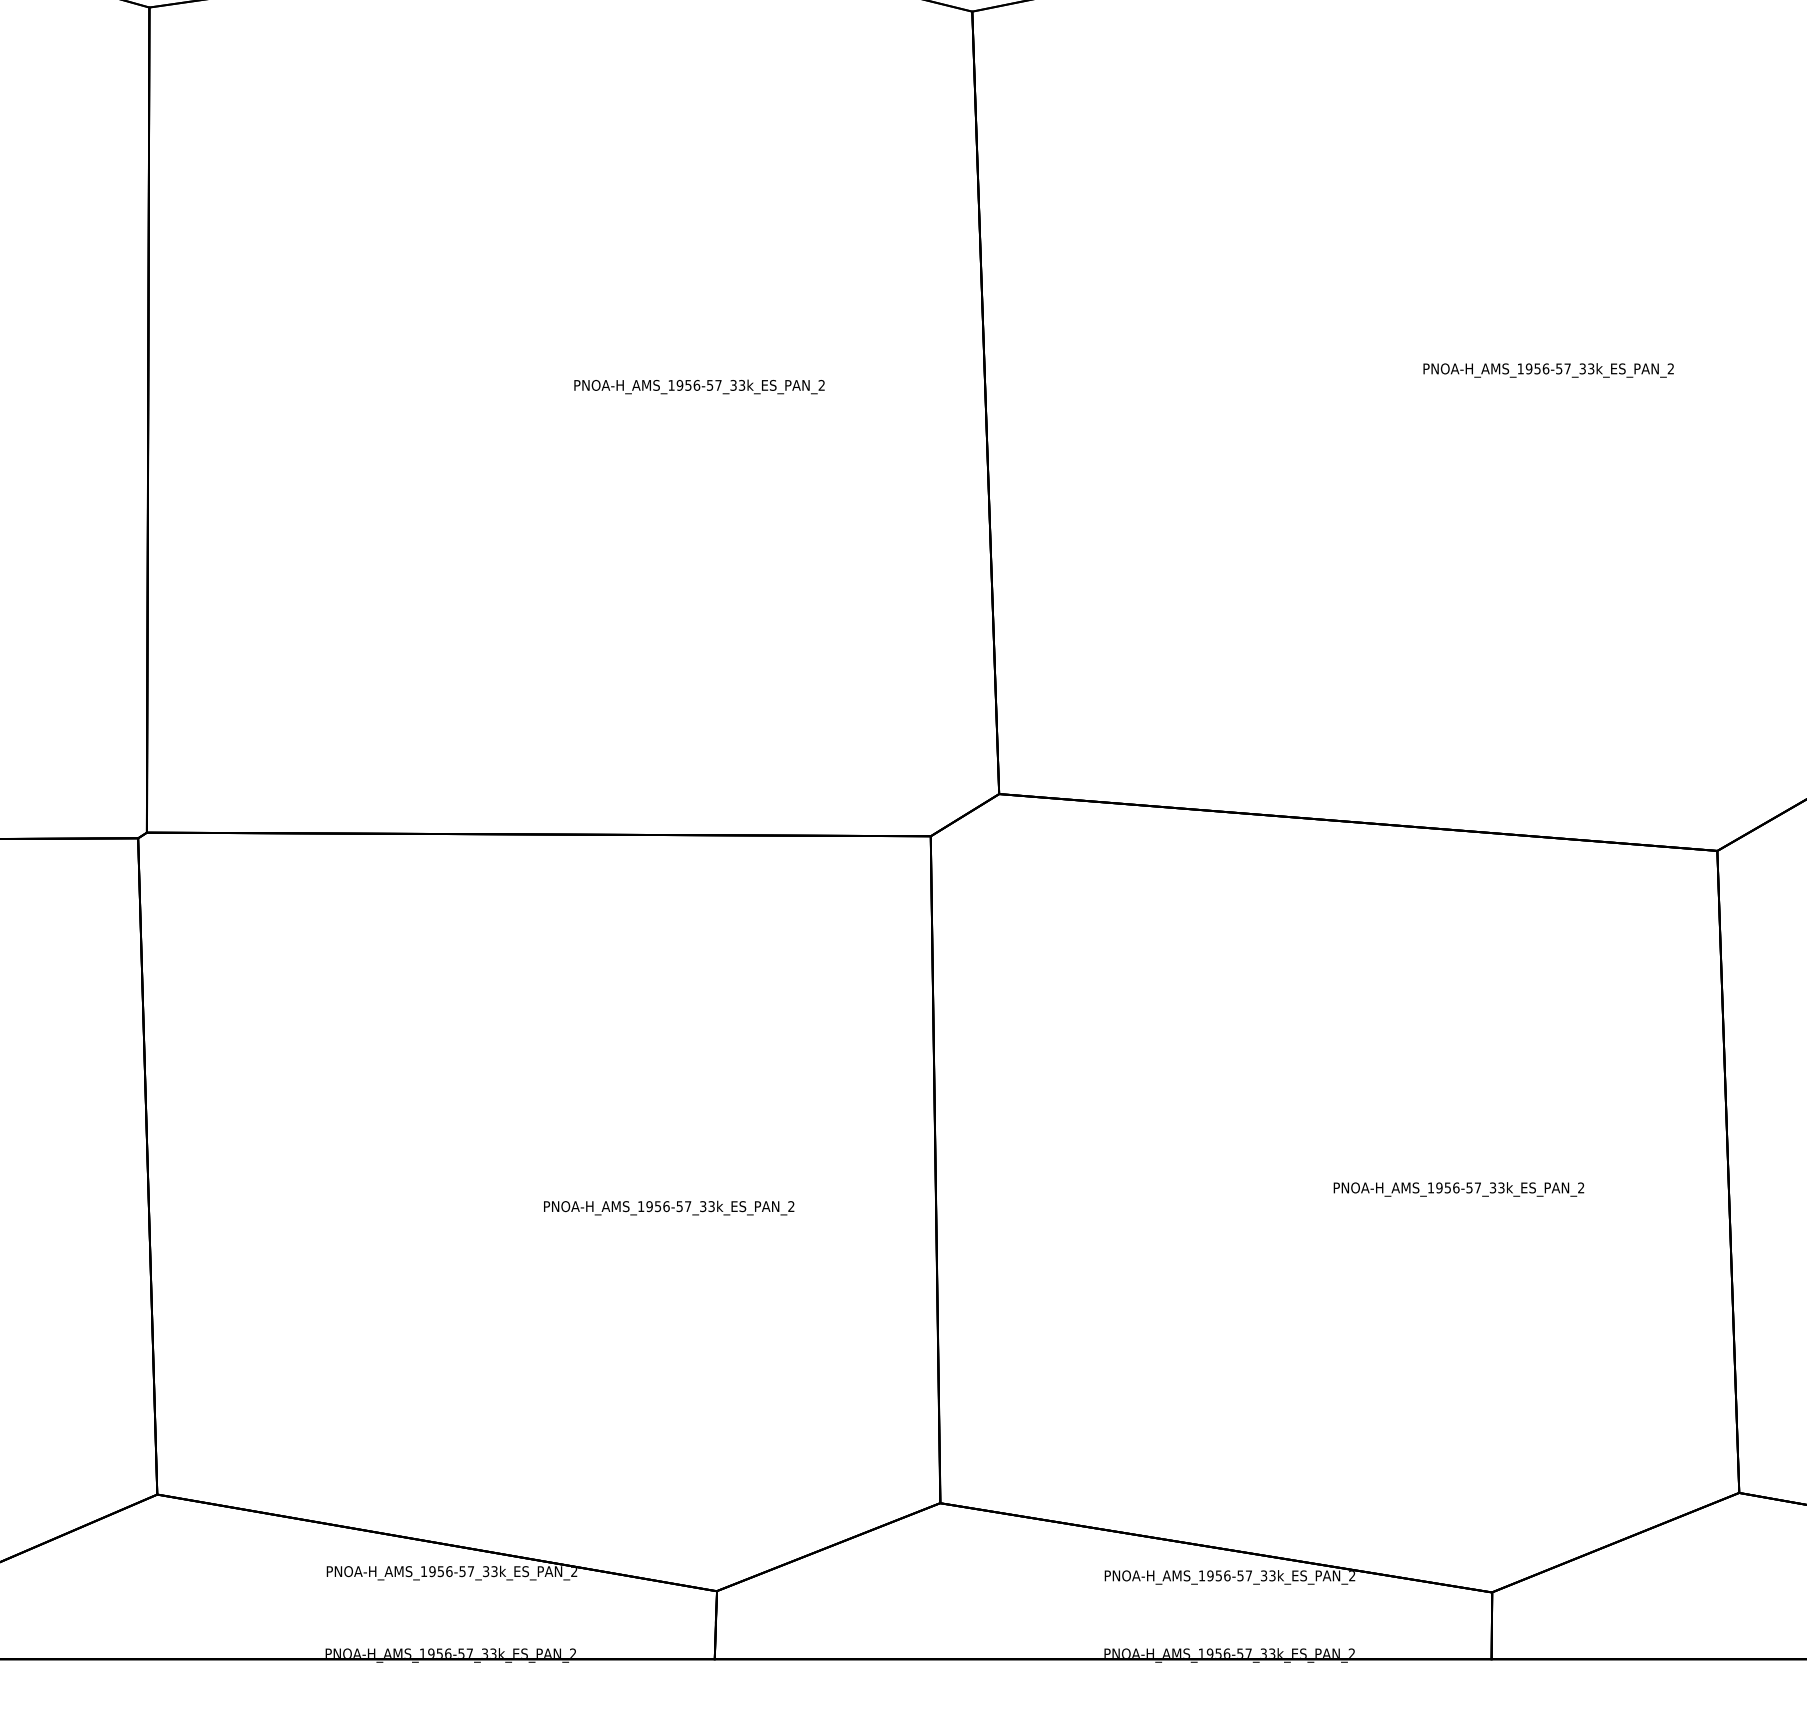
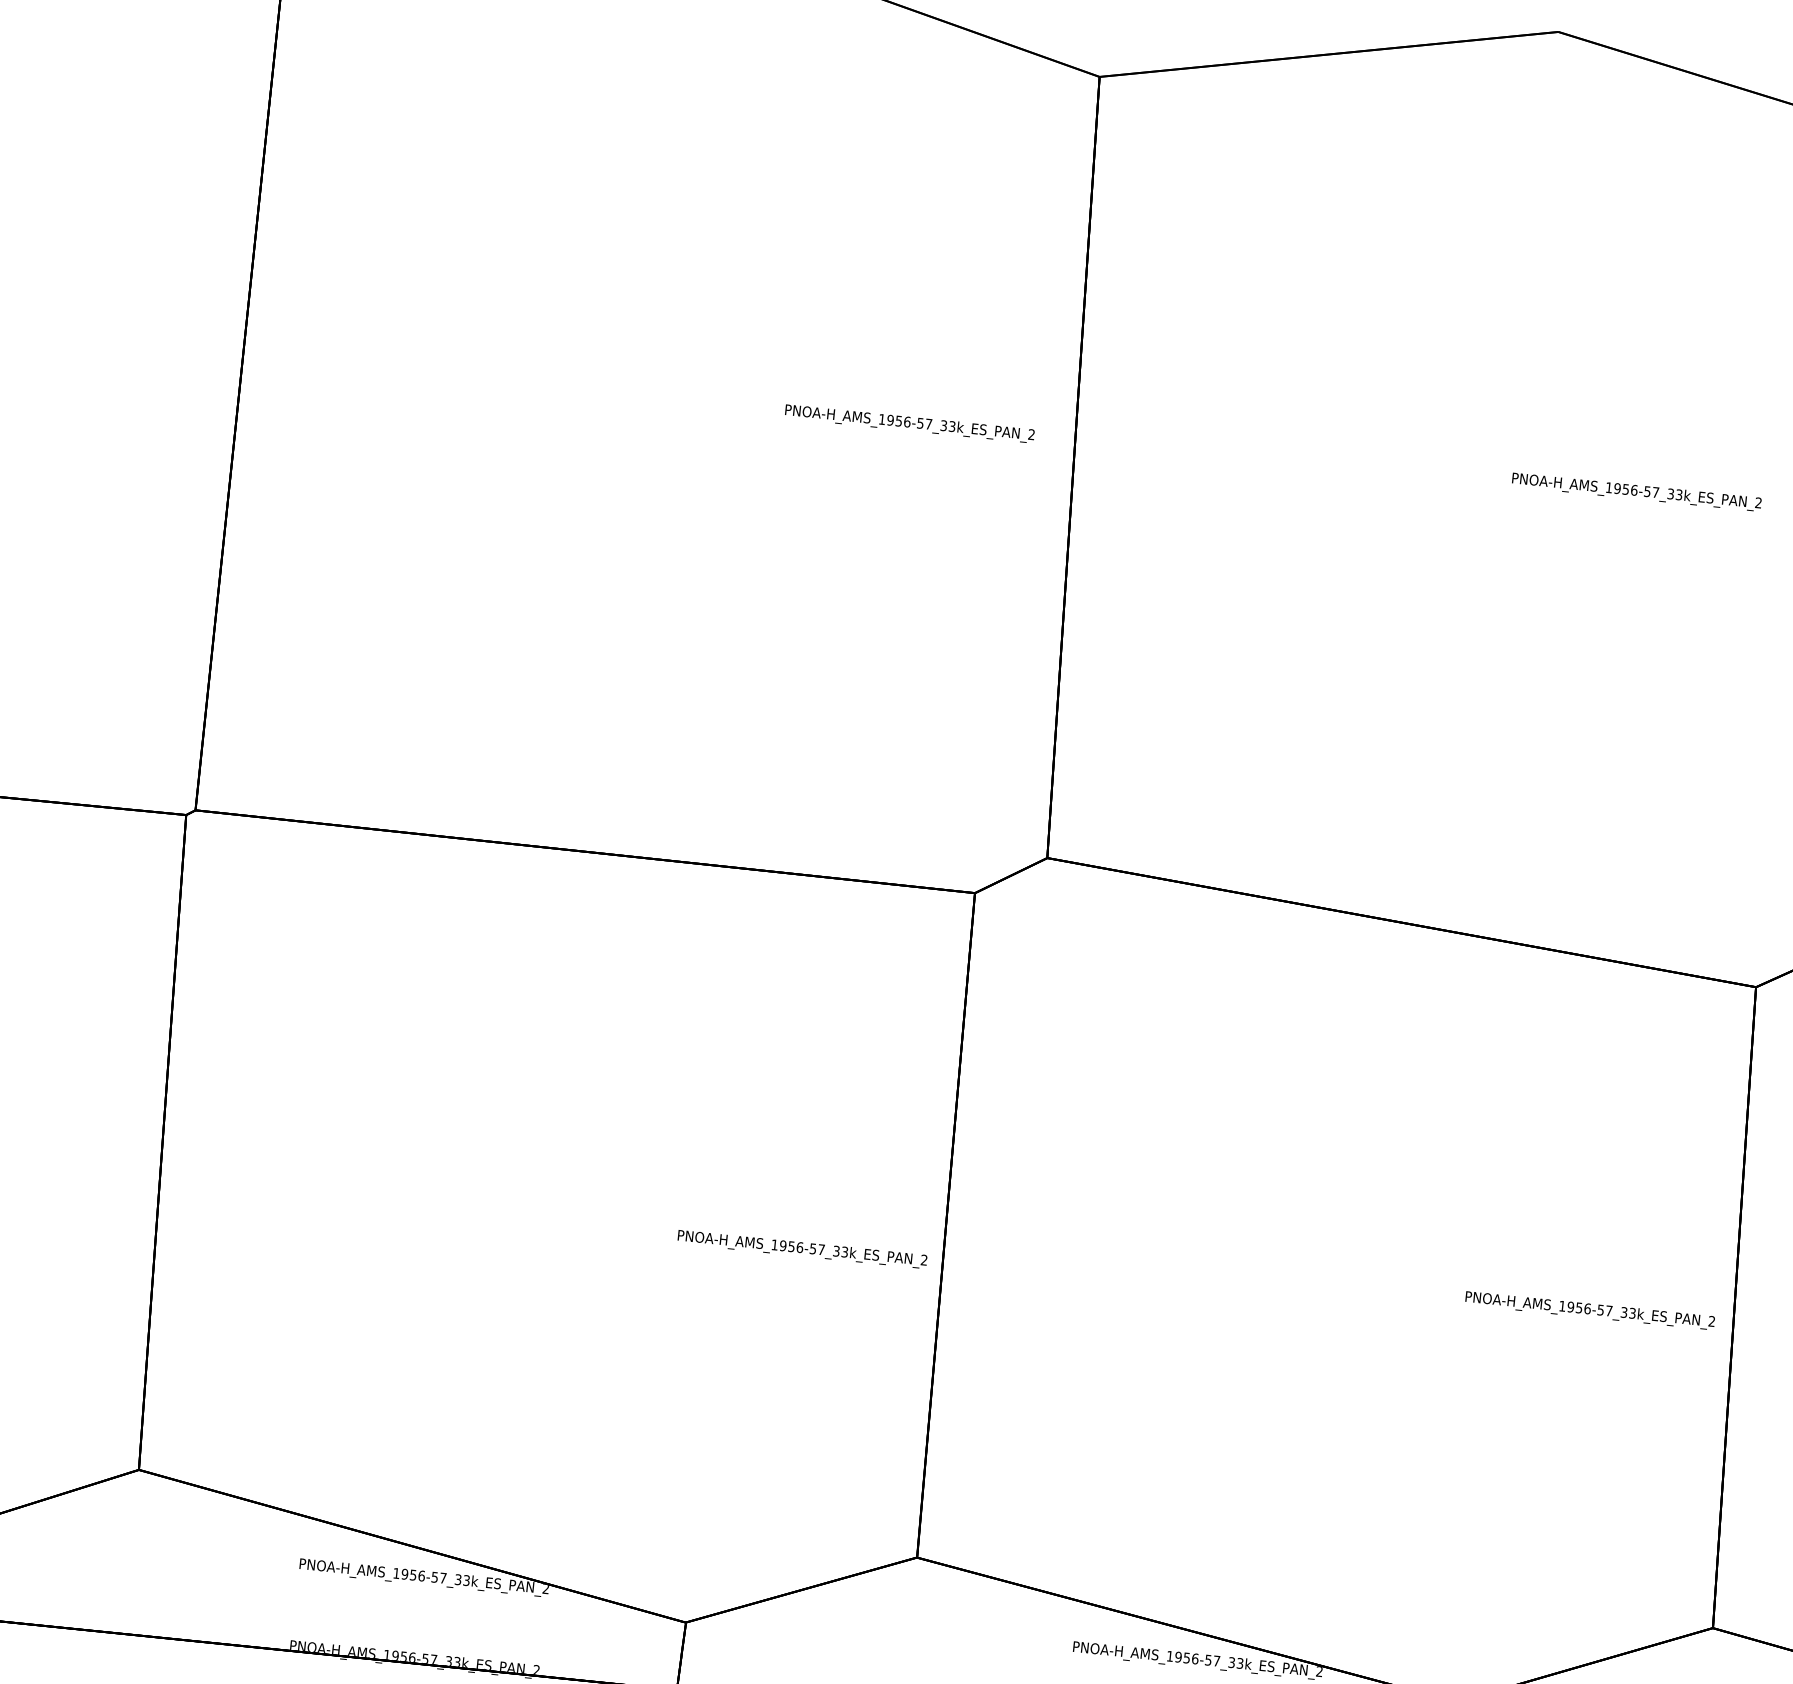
text: (699, 386) -> (909, 423), moved
text: (1458, 1189) -> (1589, 1310), moved
text: (669, 1207) -> (802, 1248), moved

